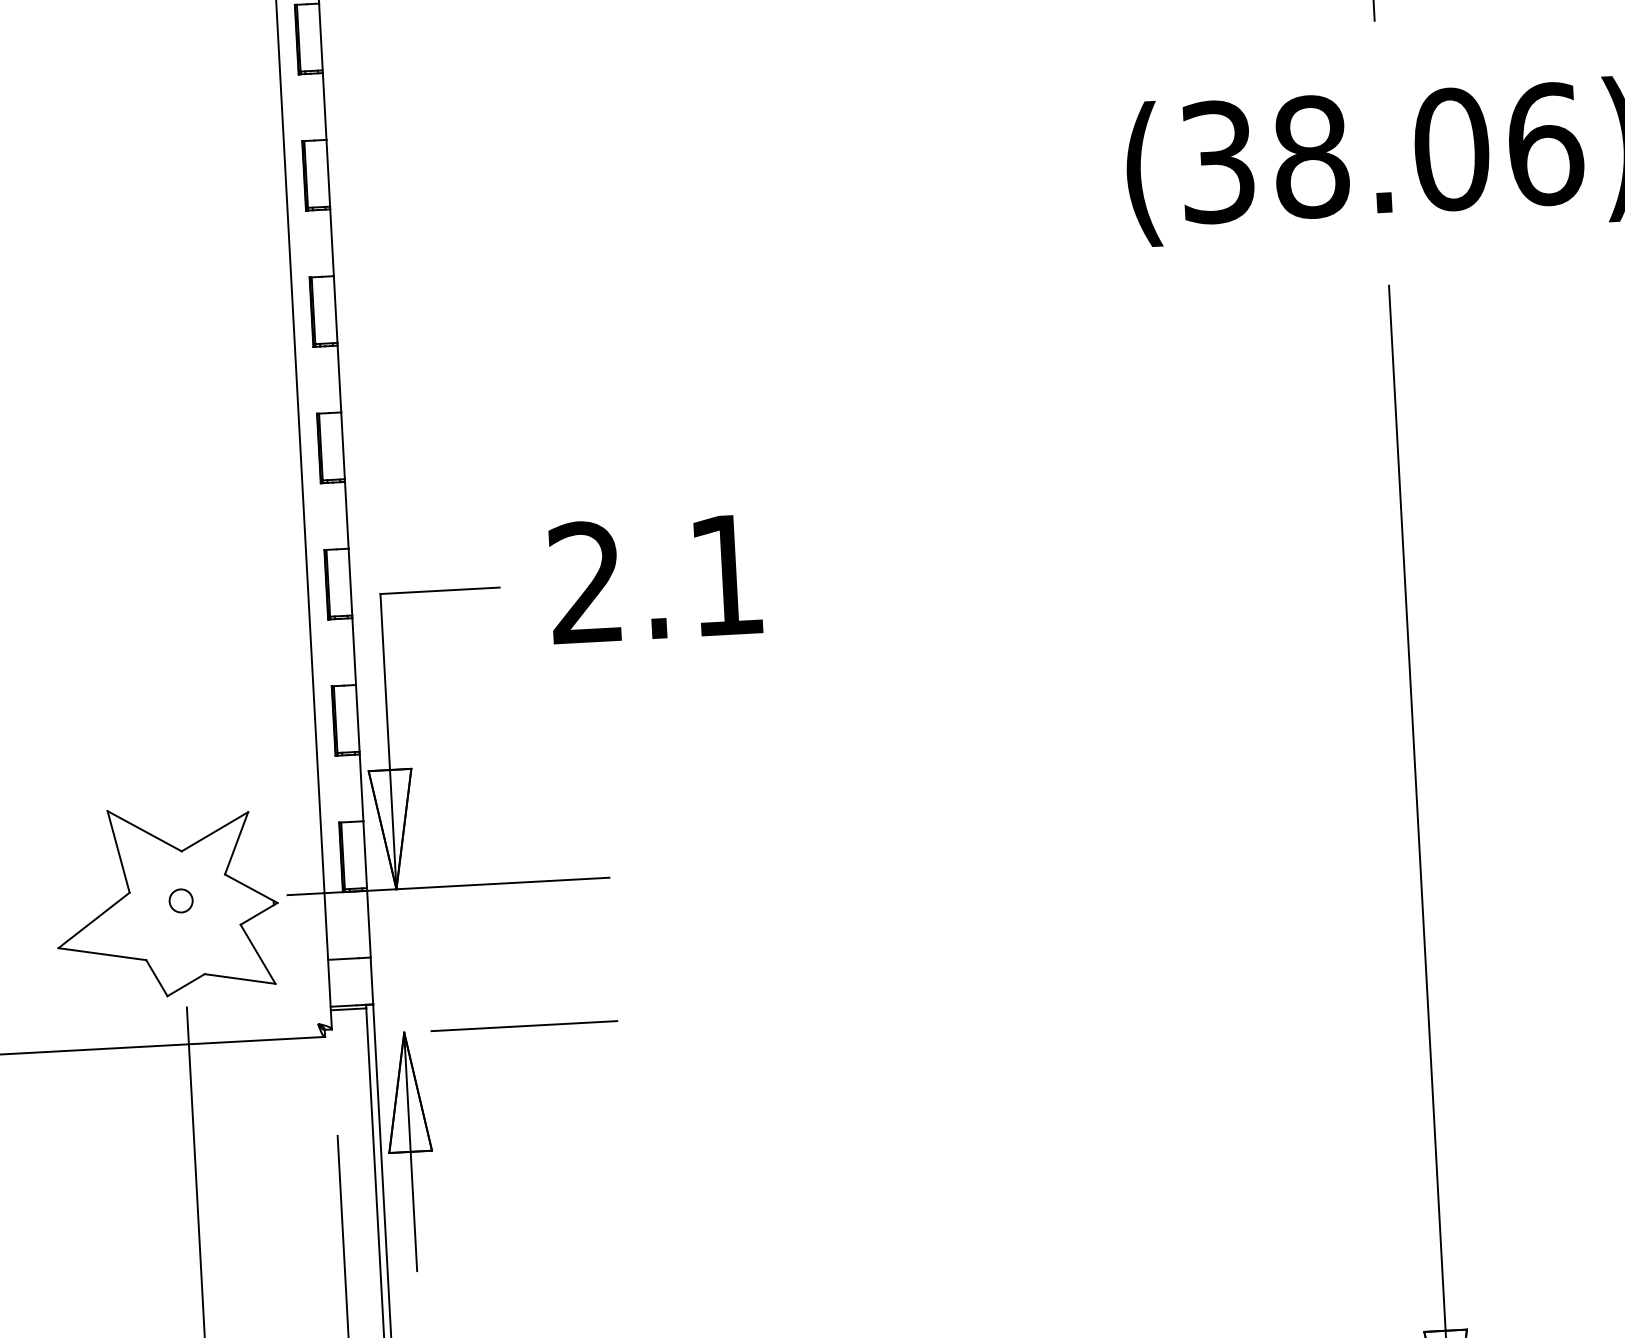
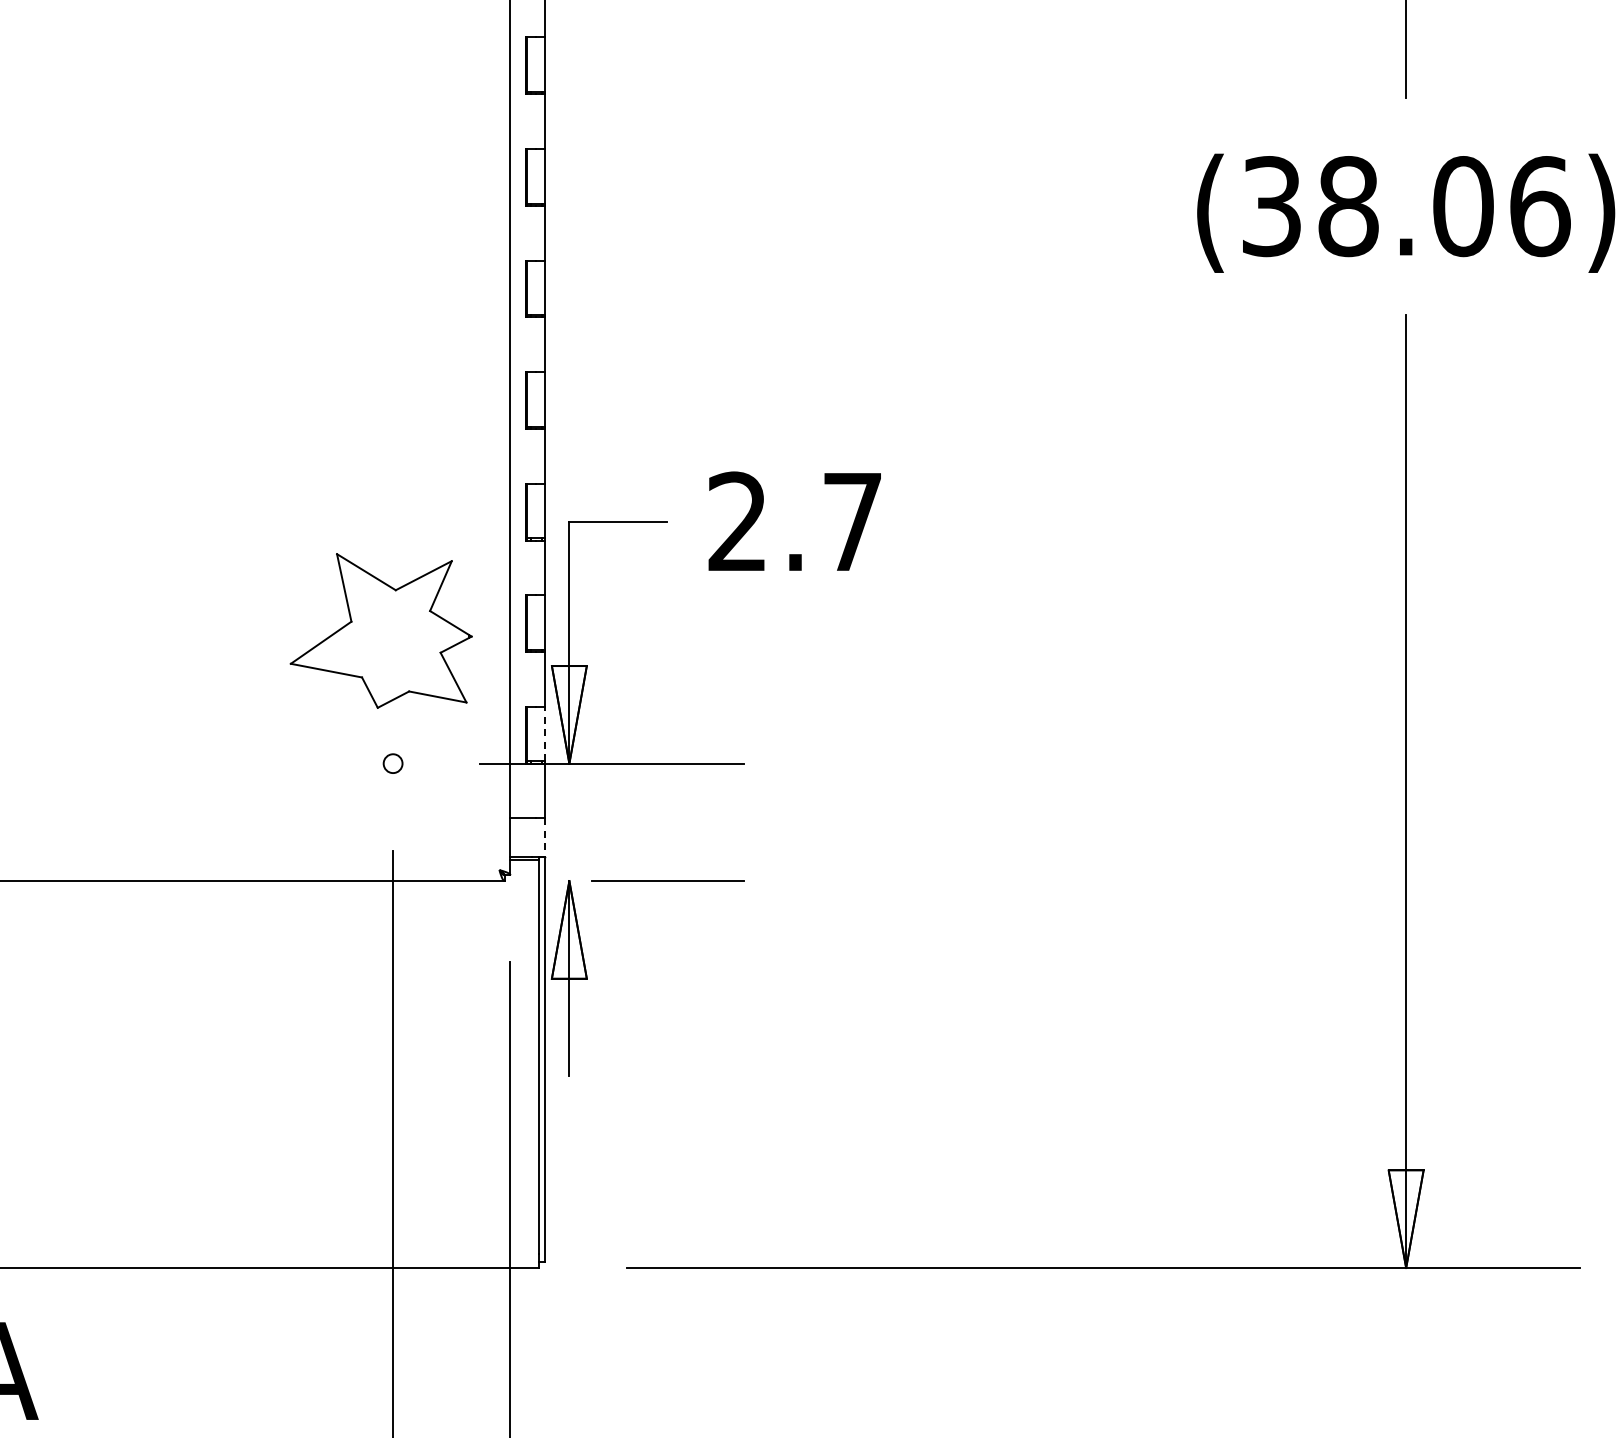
text: (726, 574) -> (852, 521), 2.1 -> 2.7
line: (365, 853) -> (545, 733), solid -> dashed
part: (165, 901) -> (380, 630), moved
line: (372, 981) -> (545, 837), solid -> dashed

